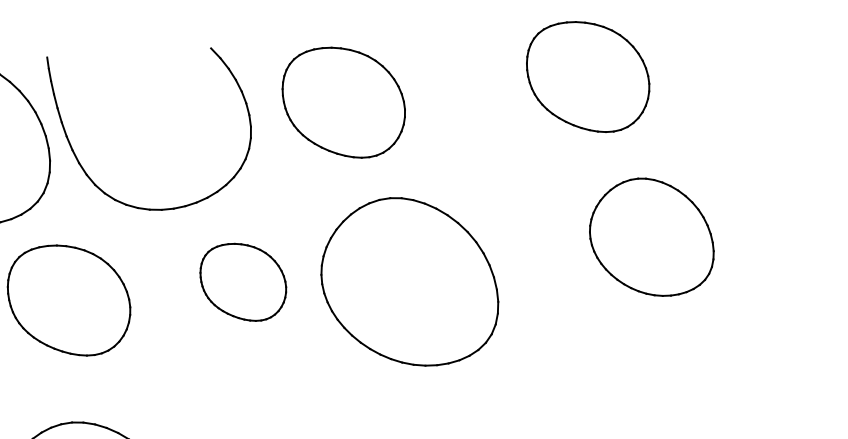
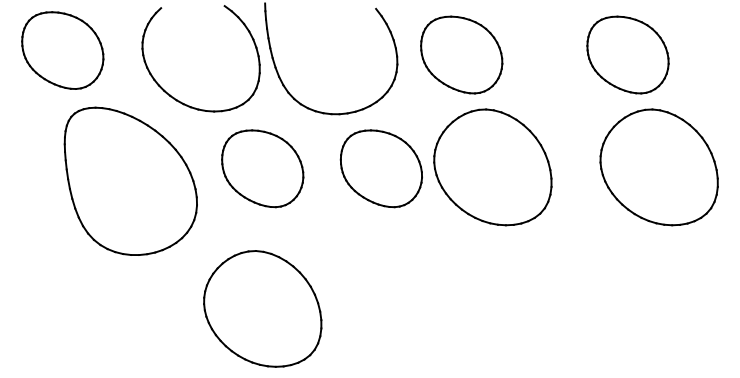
part: (650, 237) -> (658, 167), size x1.43
part: (242, 282) -> (380, 168), size x1.43
part: (408, 282) -> (492, 167), moved

